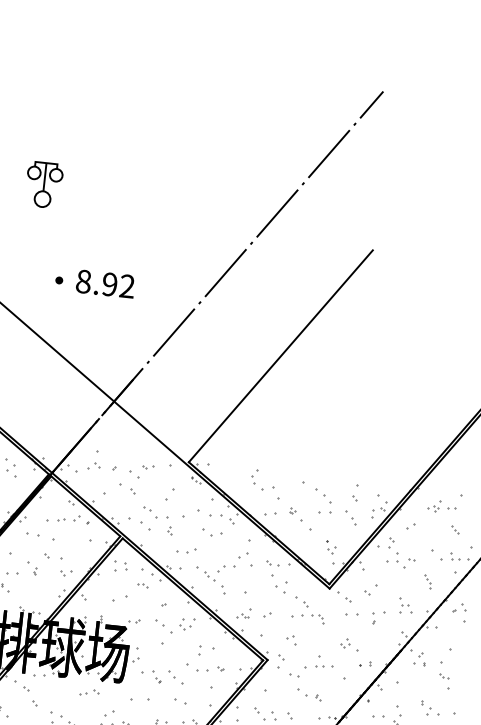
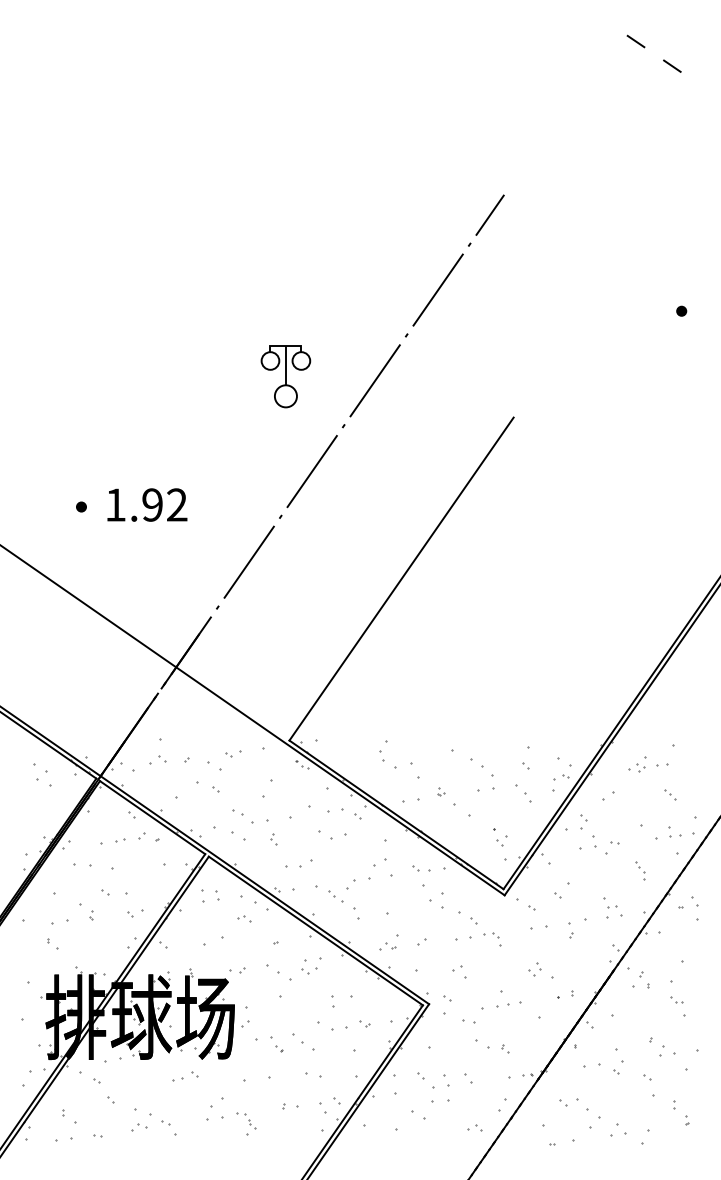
part: (43, 185) -> (285, 376), moved
text: (83, 281) -> (115, 504), 8.92 -> 1.92

